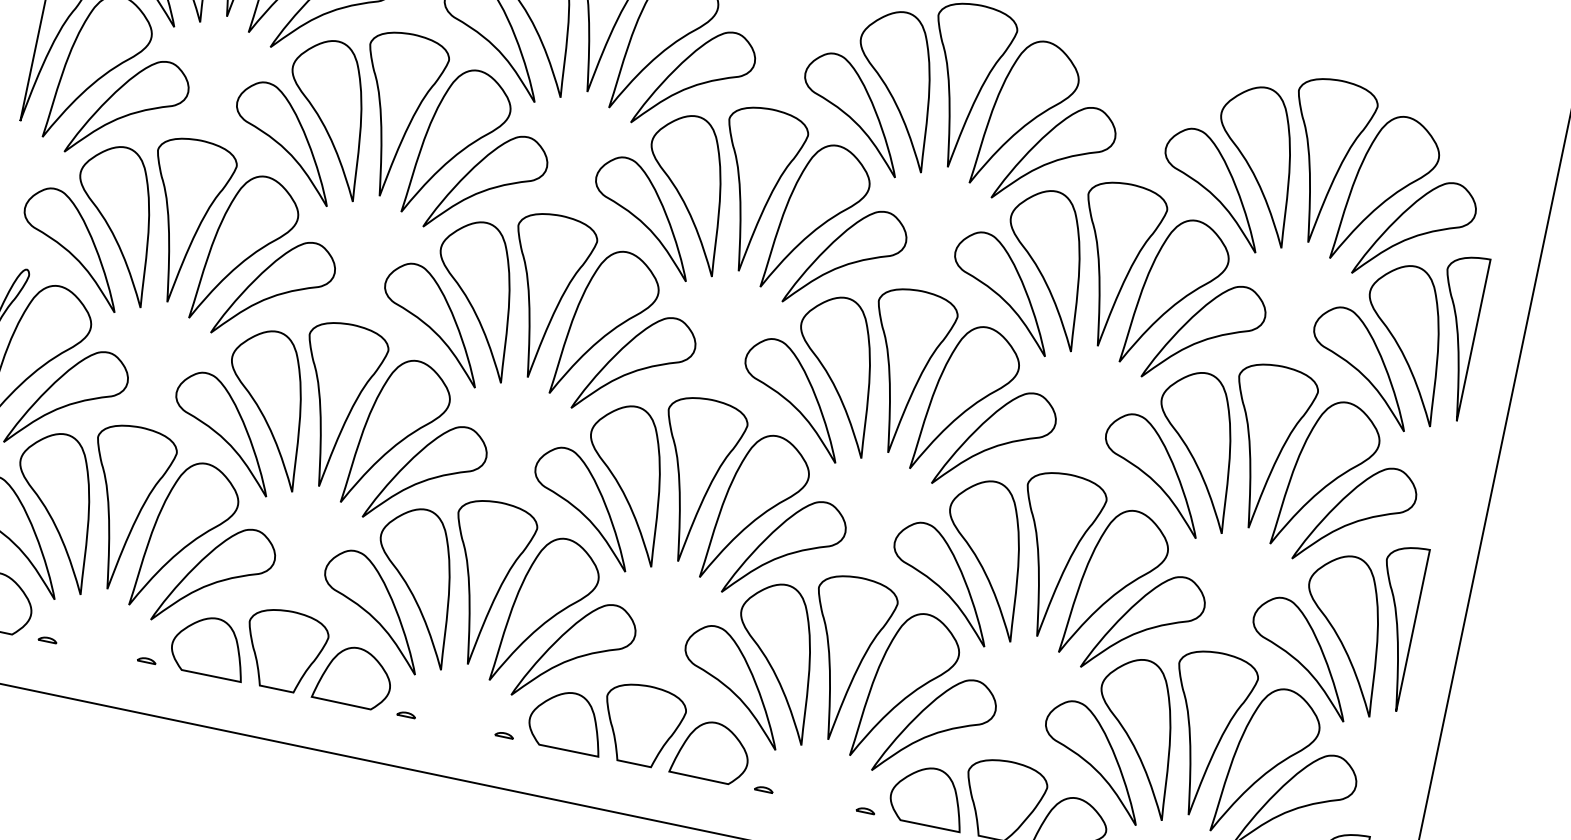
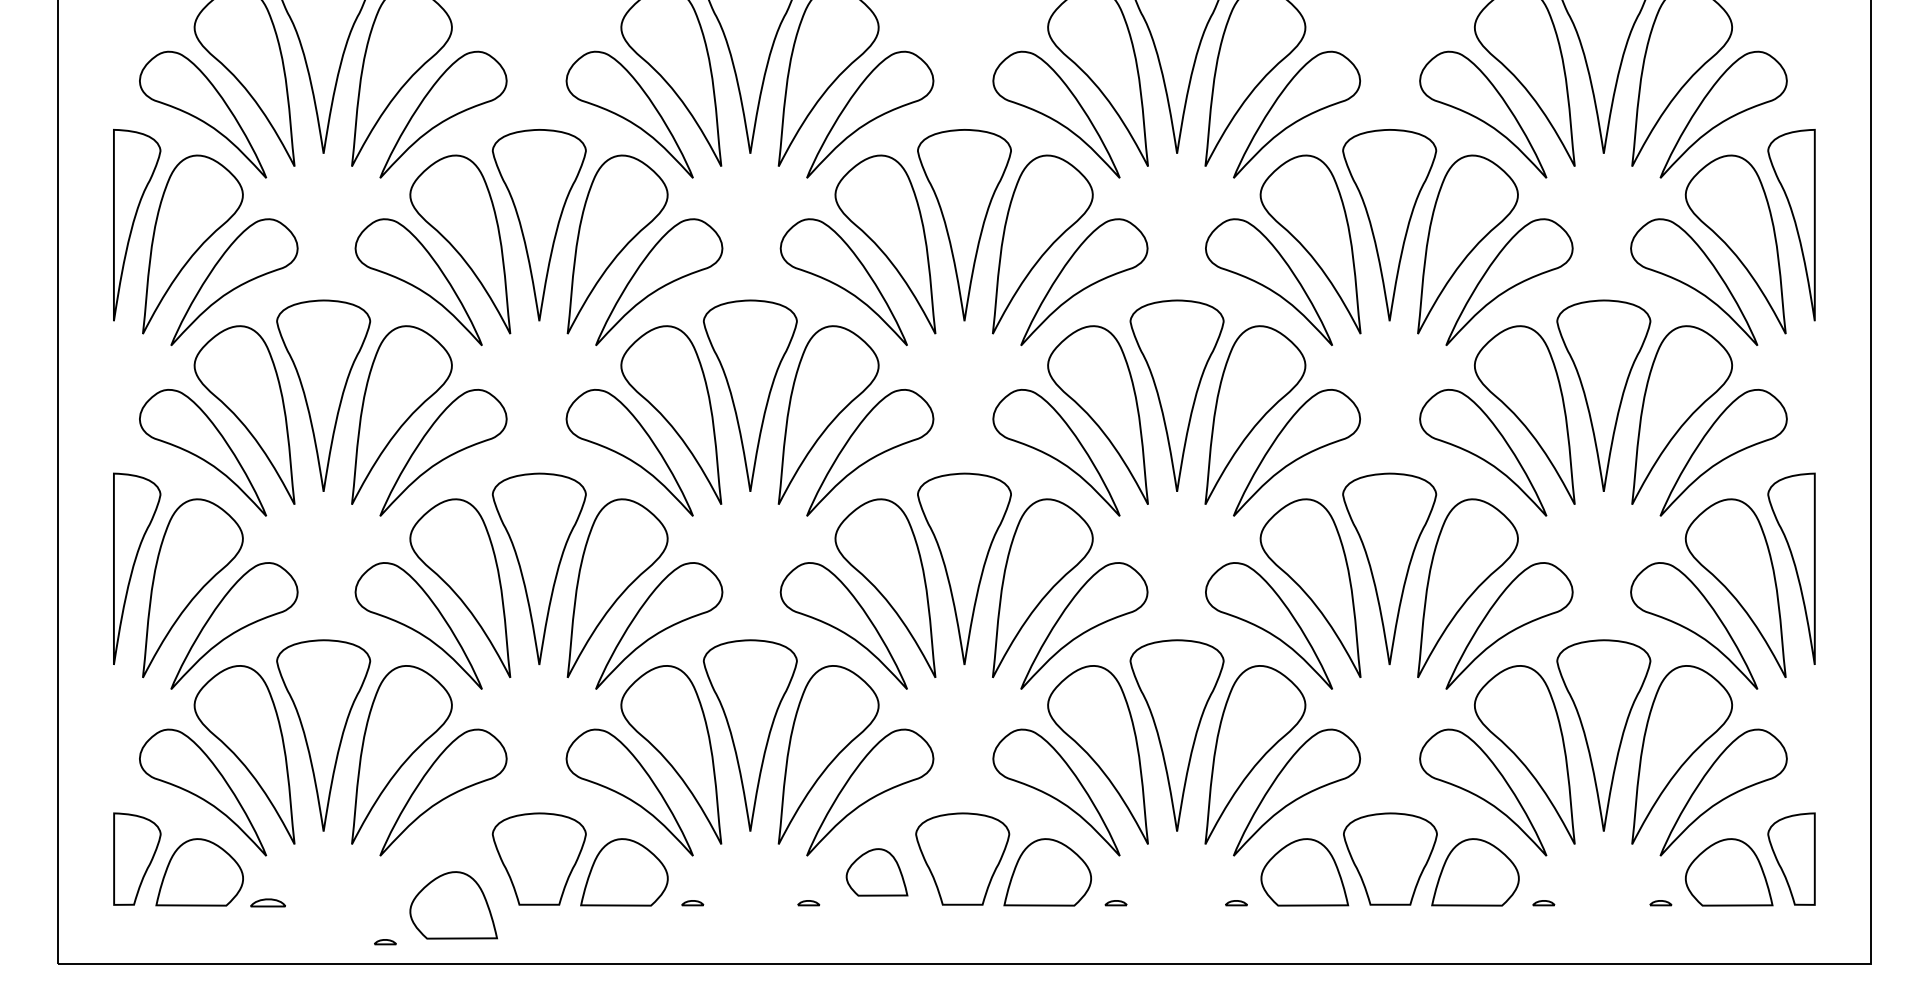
part: (47, 640) -> (267, 903), size x1.6
part: (209, 646) -> (453, 905), moved
part: (146, 660) -> (385, 942), moved
part: (567, 721) -> (876, 872), size x0.7

